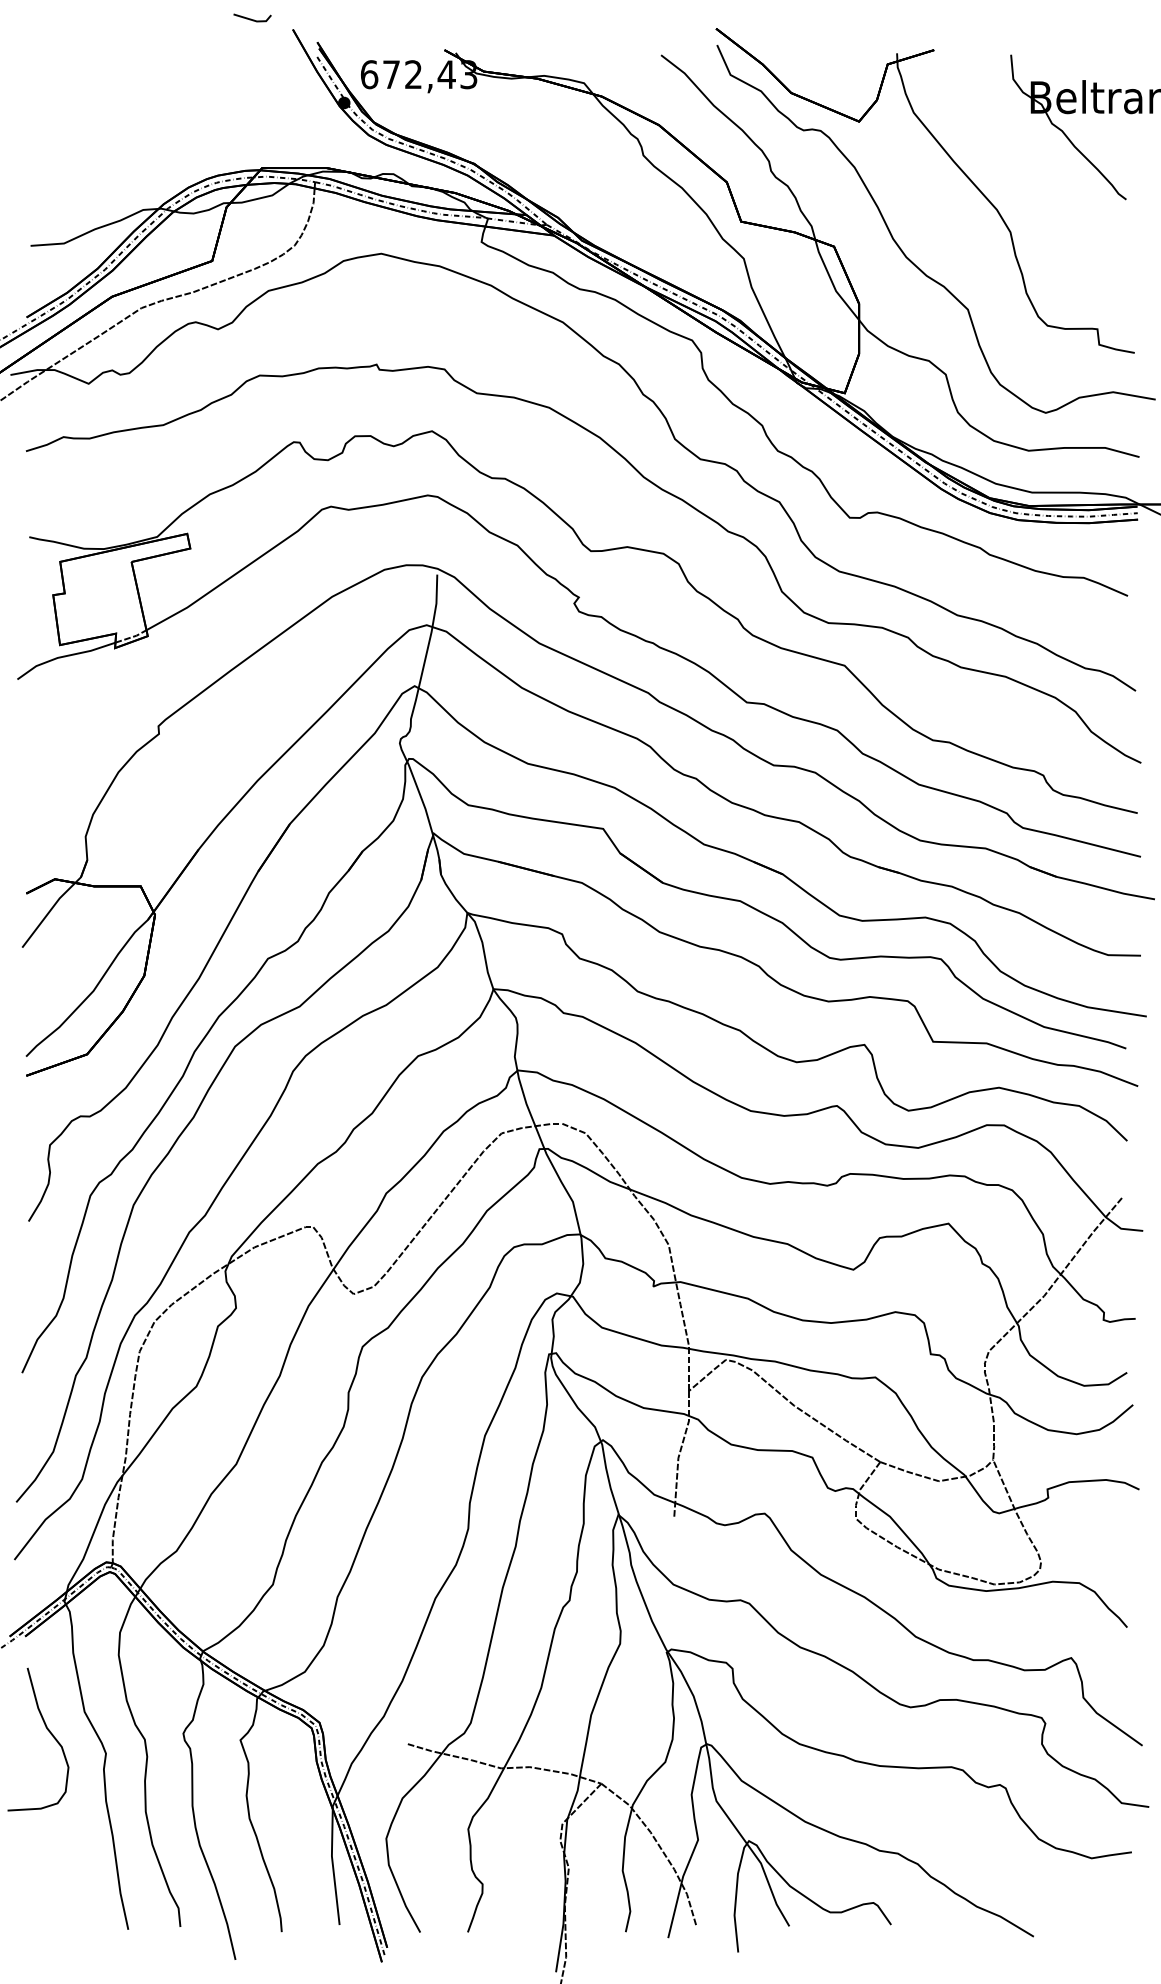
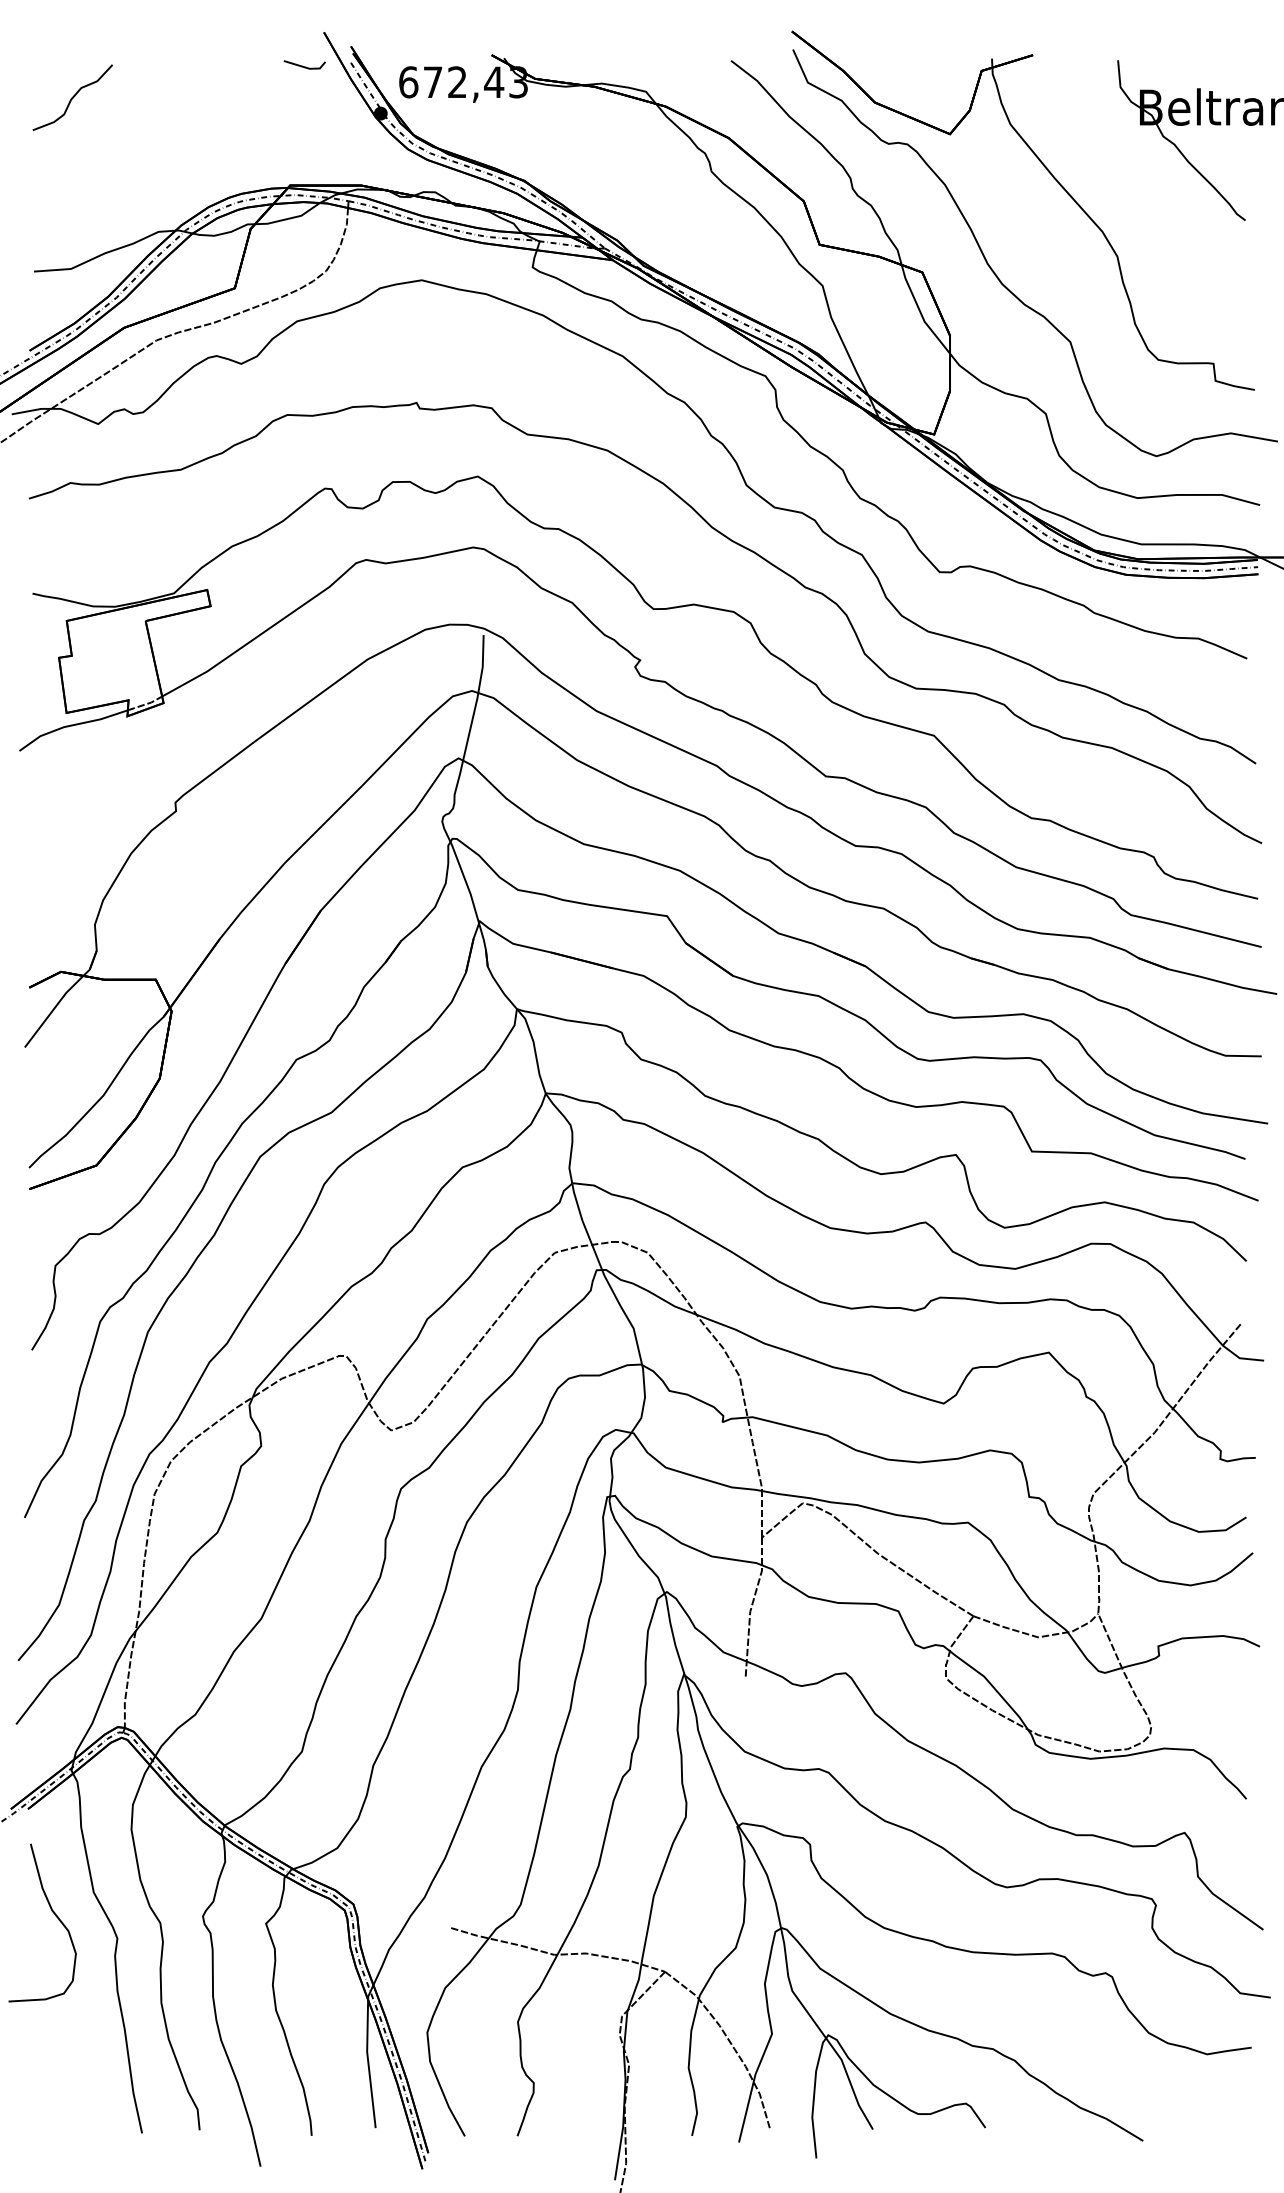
line: (251, 18) -> (303, 65), moved
curve: (65, 88) -> (72, 97), added

